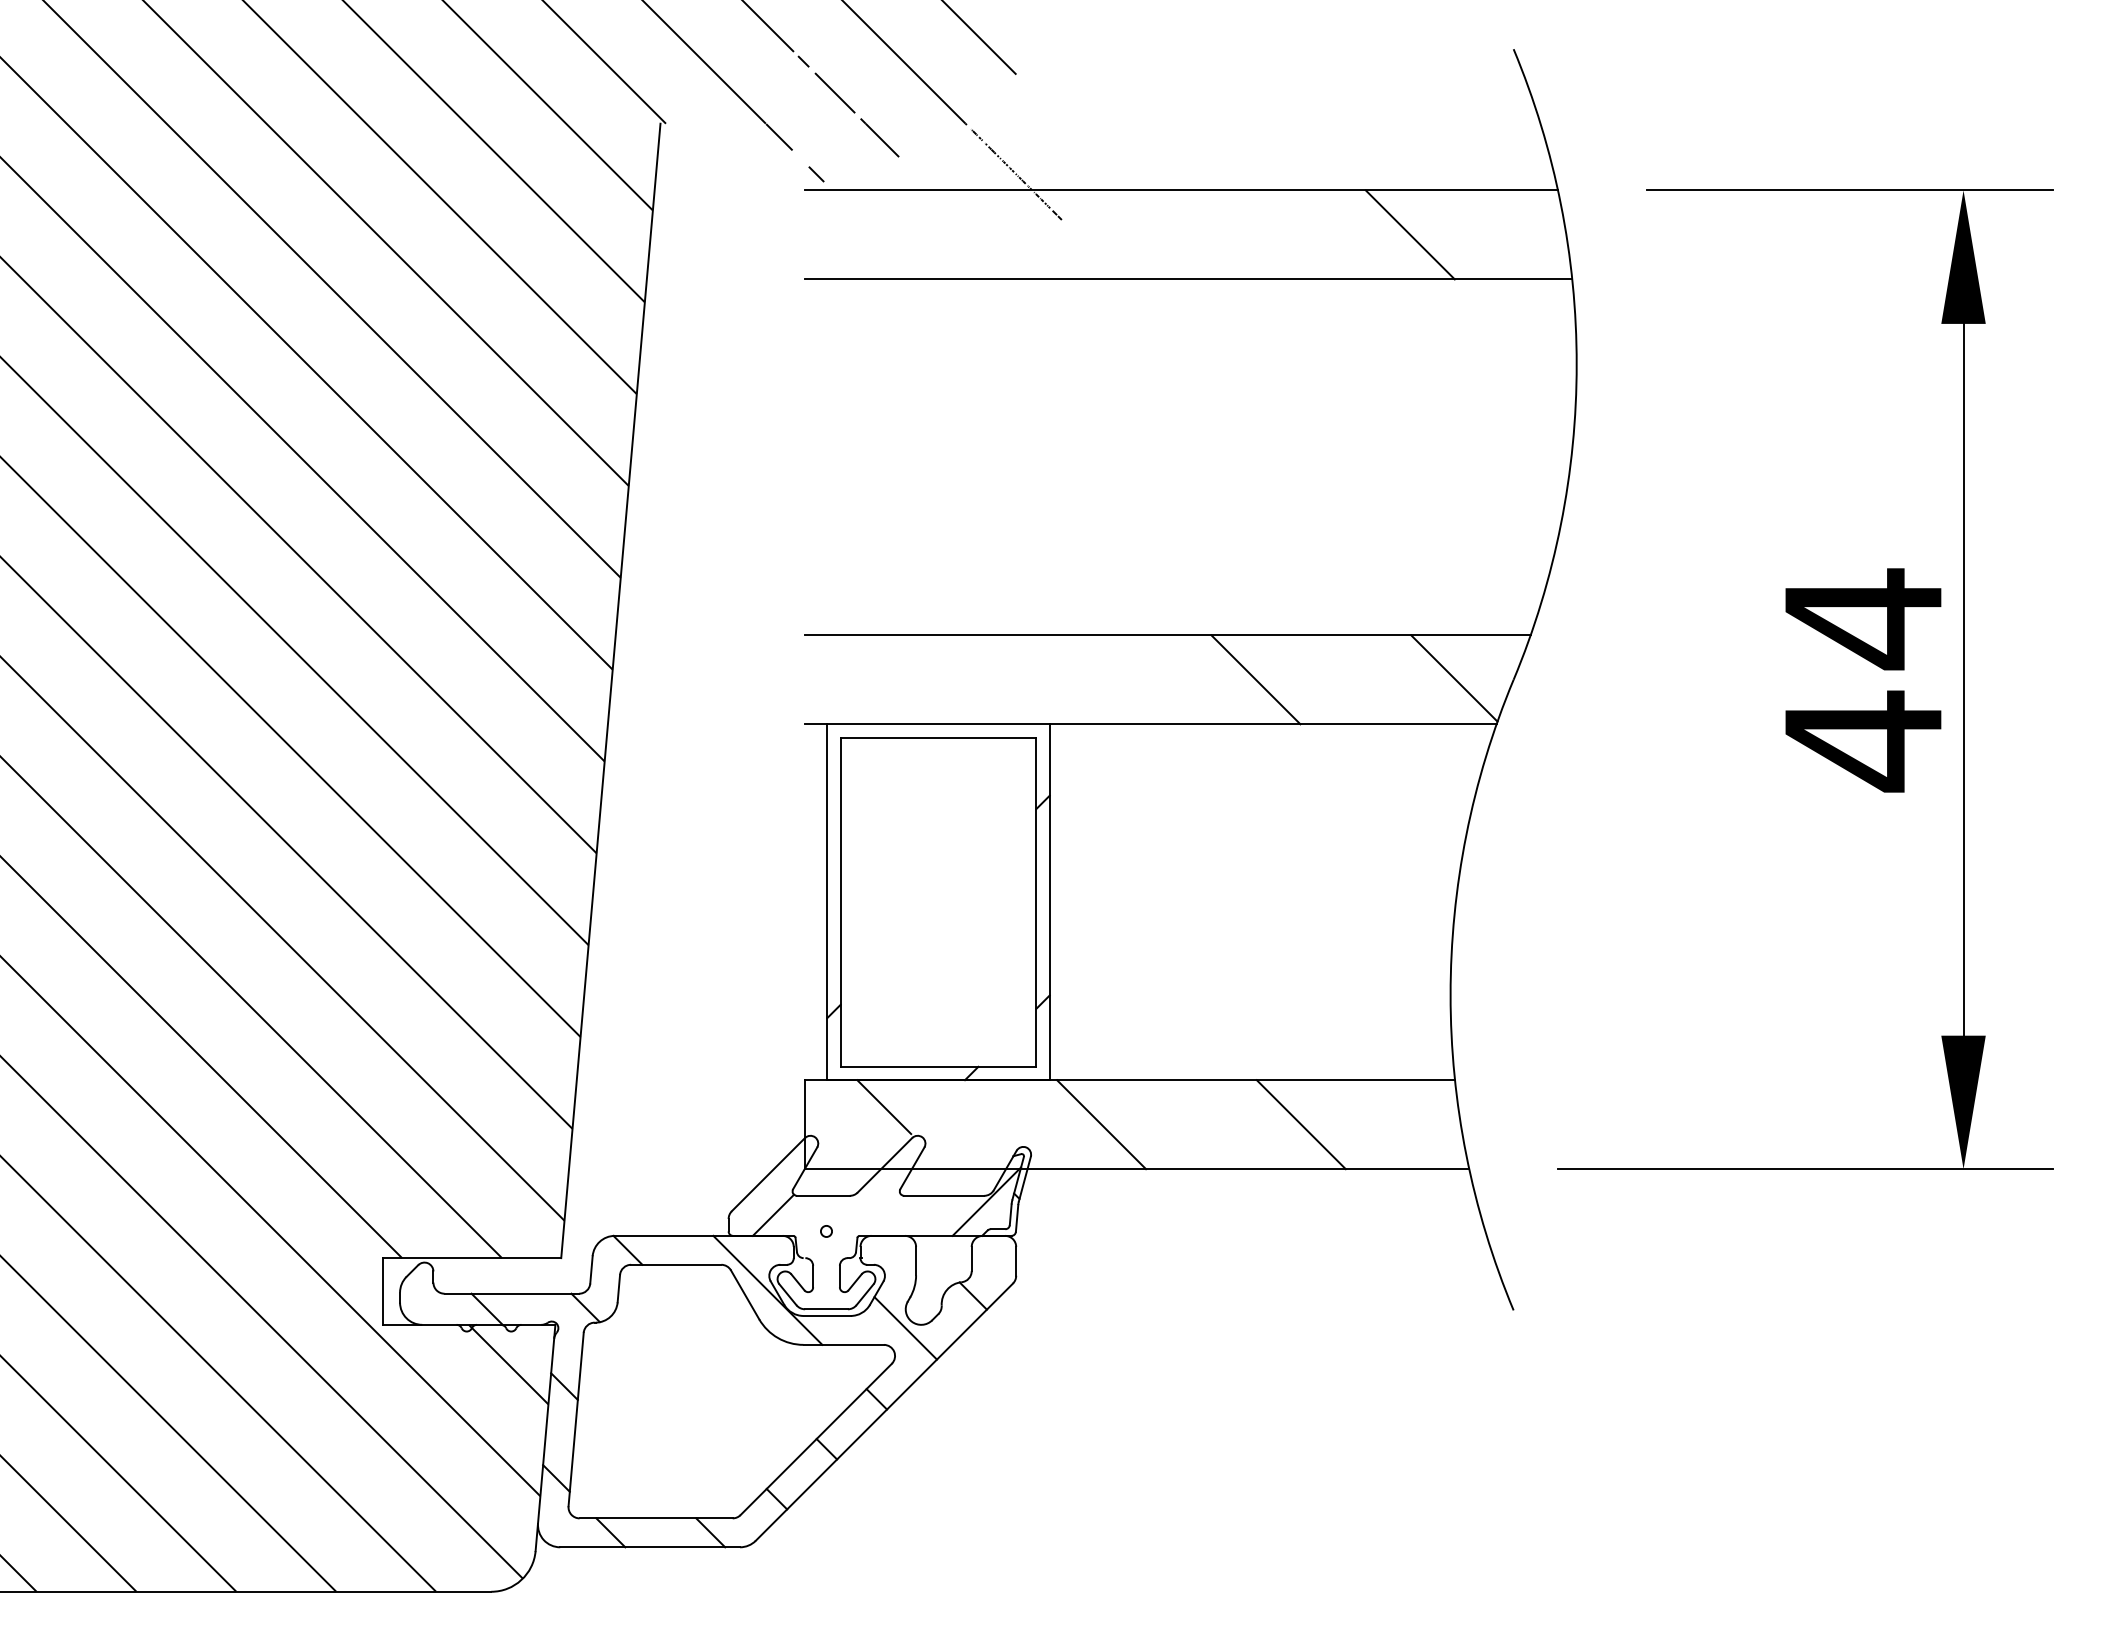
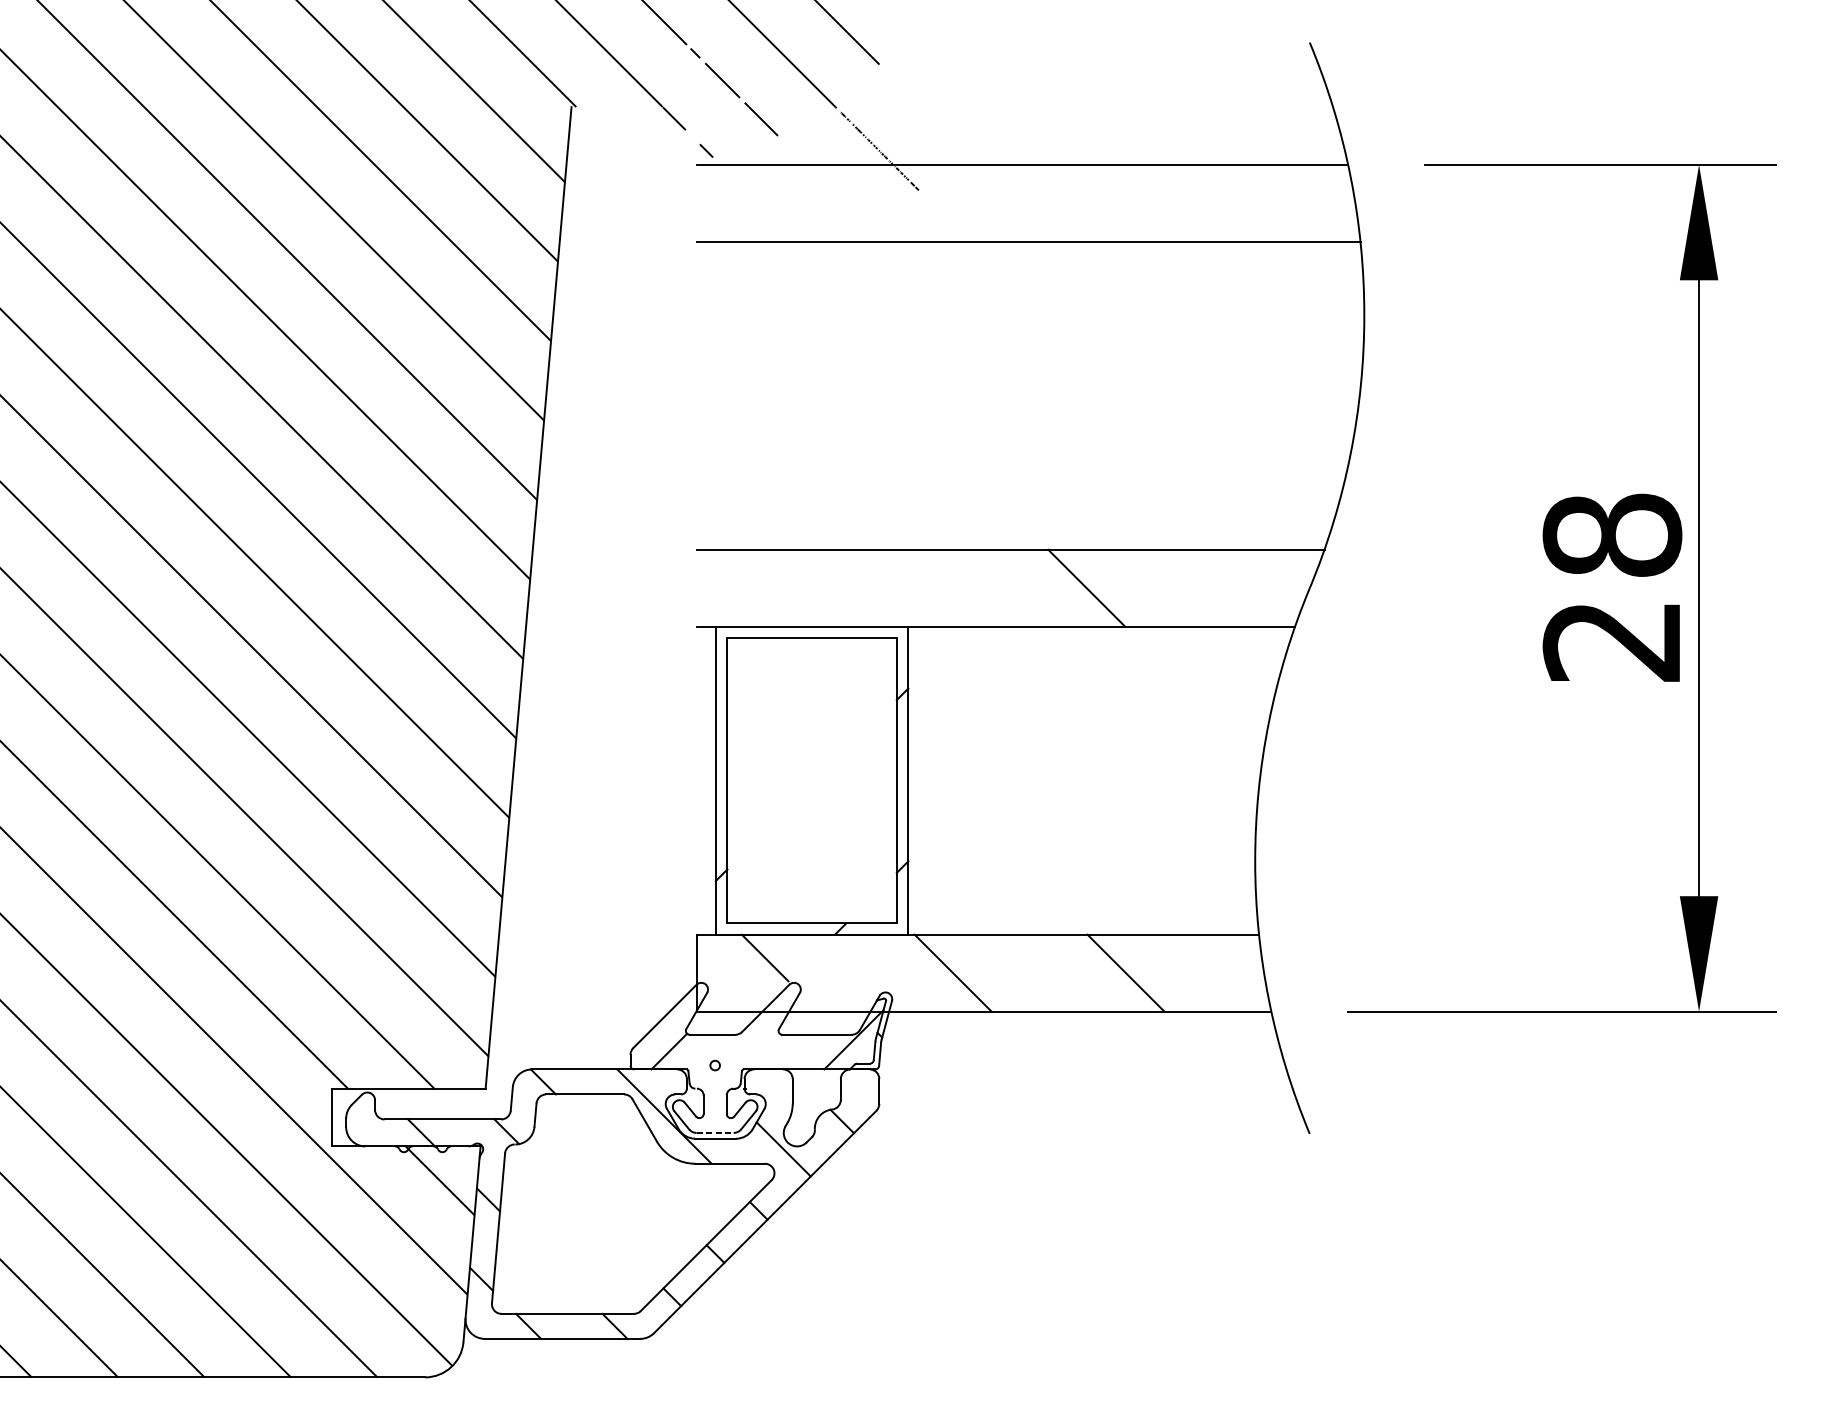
line: (1409, 234) -> (1219, 202), removed
line: (1454, 678) -> (1258, 587), removed
text: (1863, 680) -> (1612, 588), 44 -> 28
line: (827, 1309) -> (716, 1133), solid -> dashed

